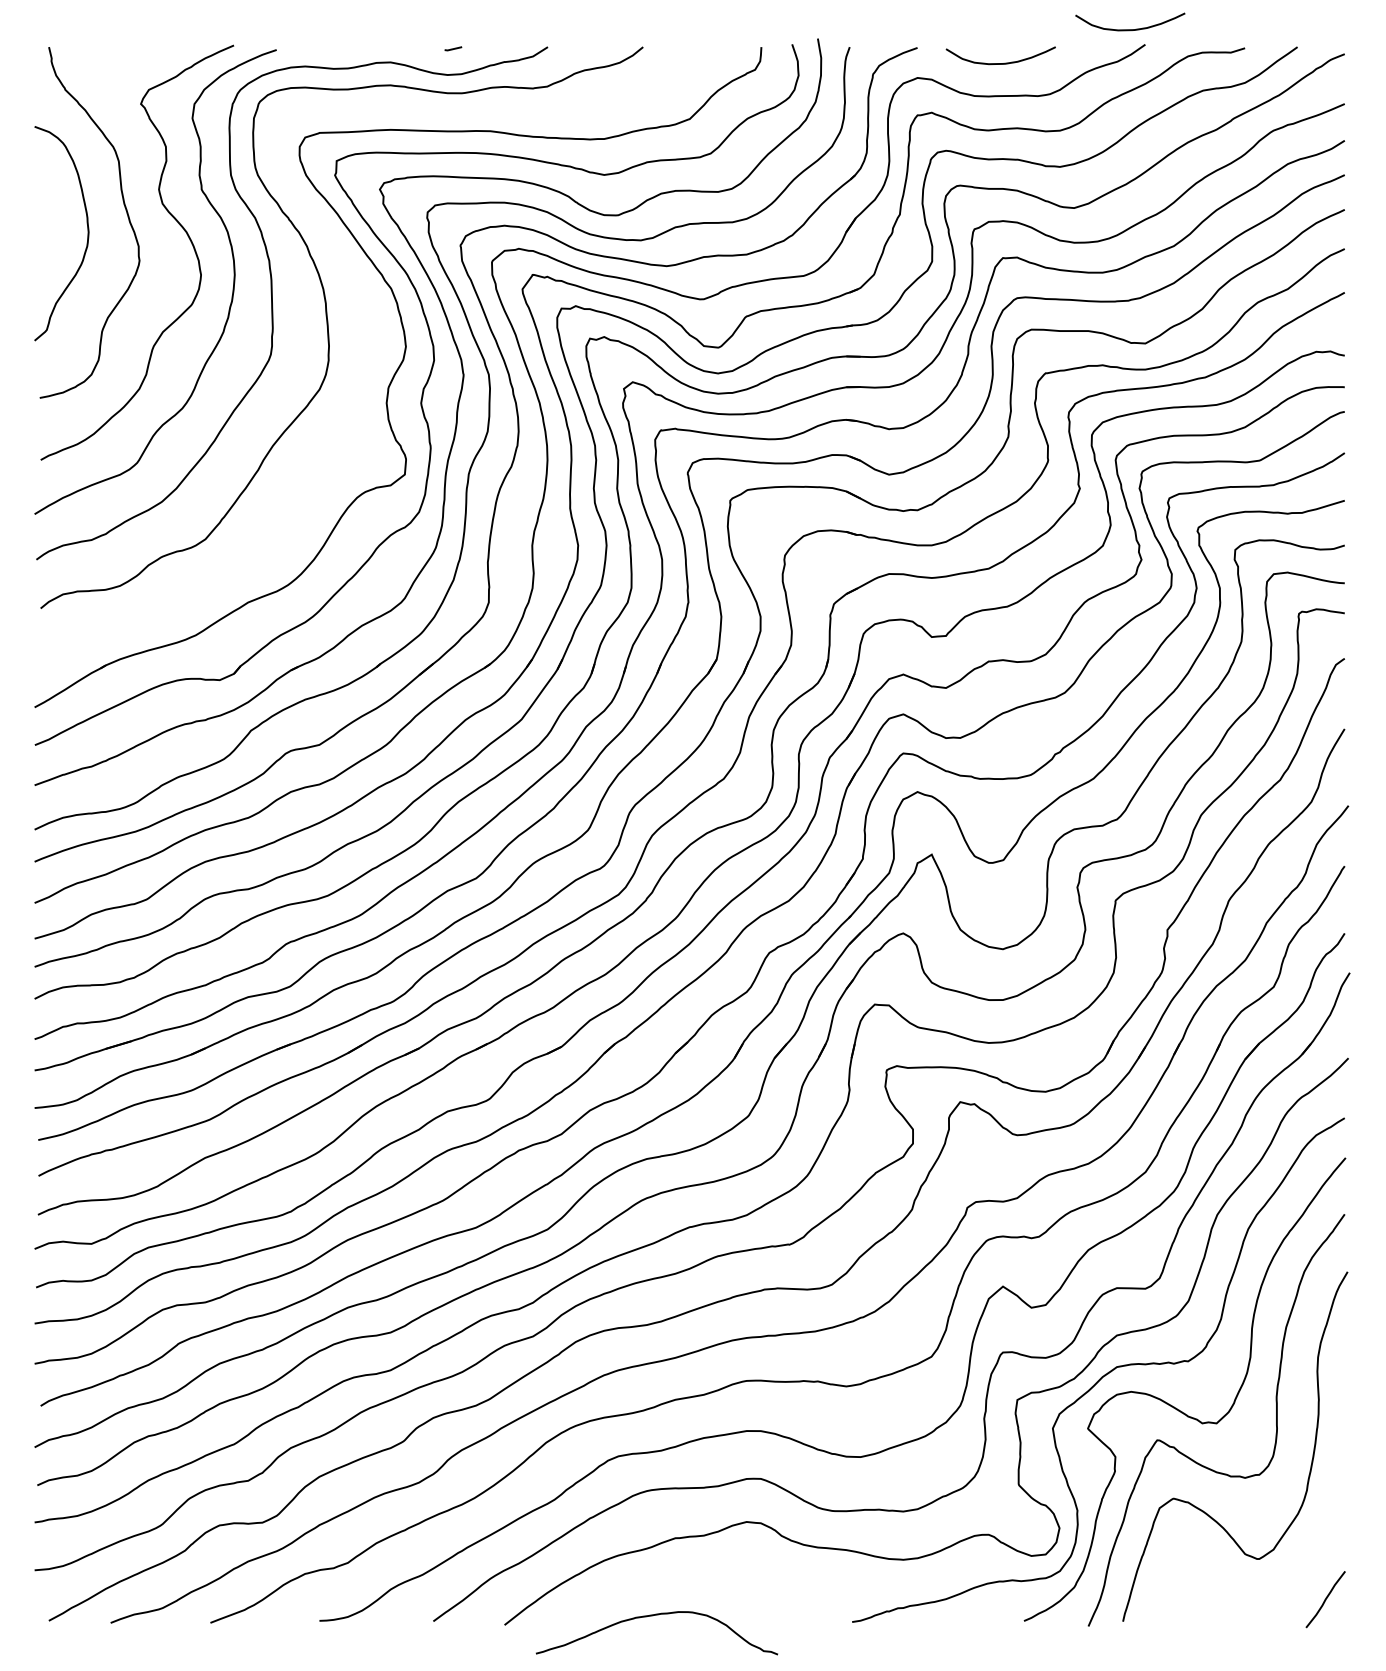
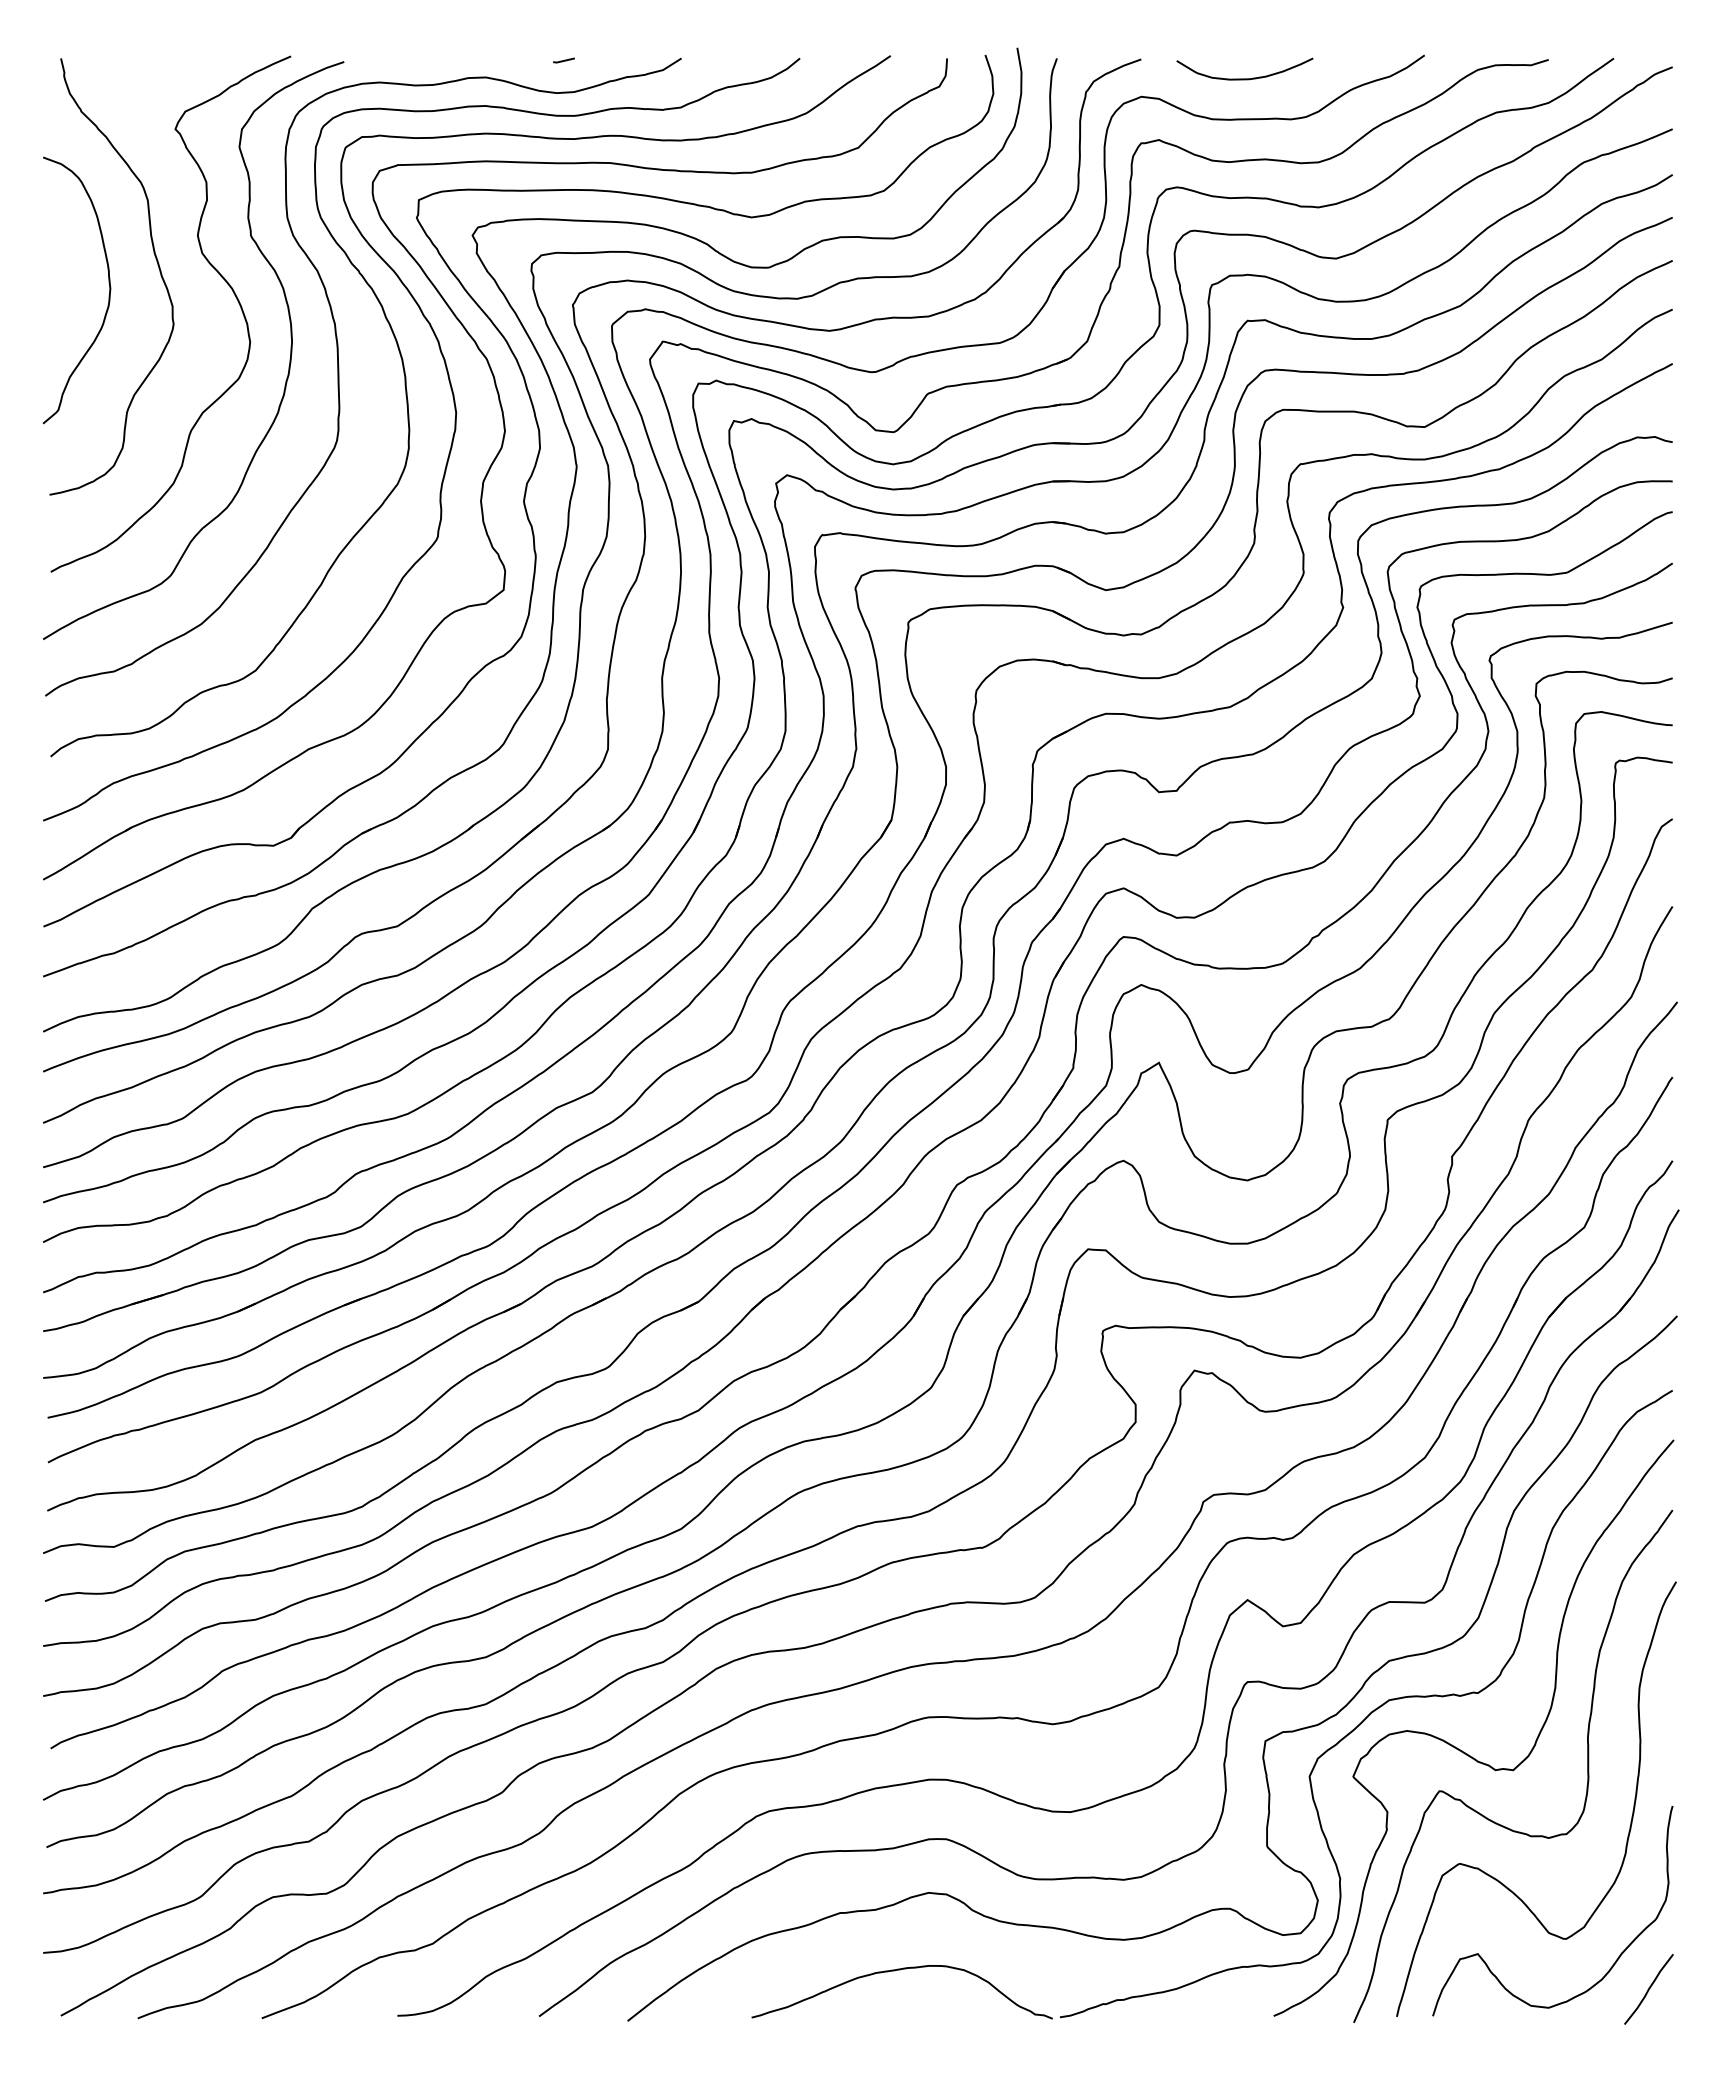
curve: (1129, 29) -> (1405, 36), removed
curve: (365, 352) -> (454, 438), added
curve: (1300, 1573) -> (1617, 1957), added
curve: (655, 1615) -> (900, 1970), moved

